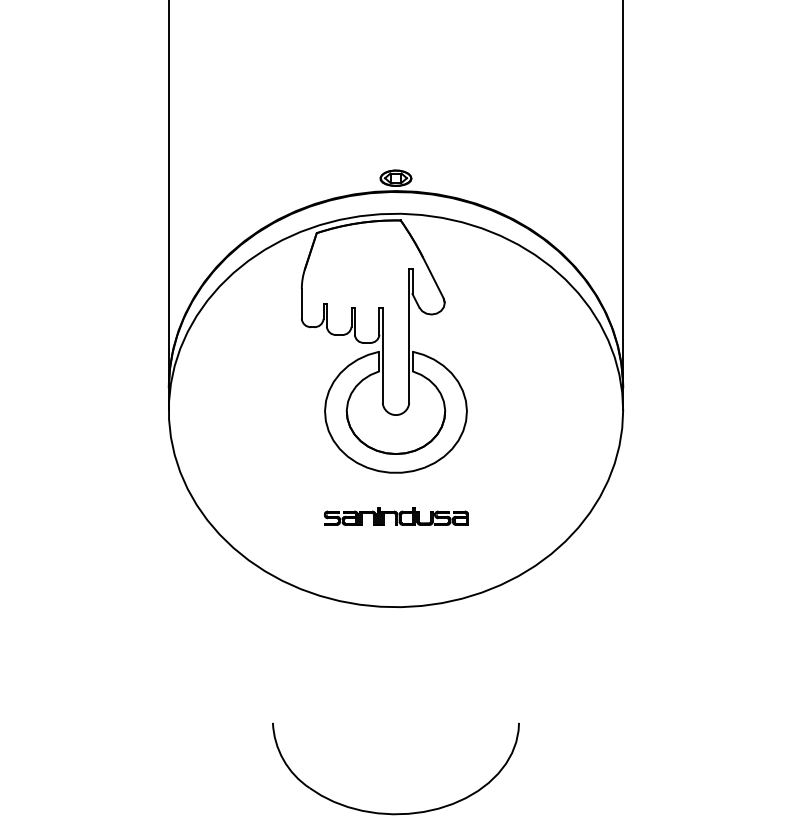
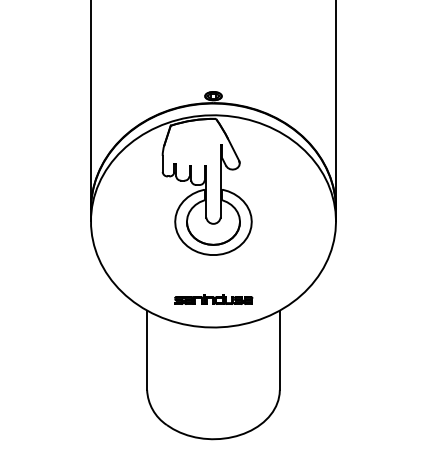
part: (396, 516) -> (213, 299), moved
line: (273, 647) -> (147, 349), added
line: (518, 647) -> (279, 349), added

